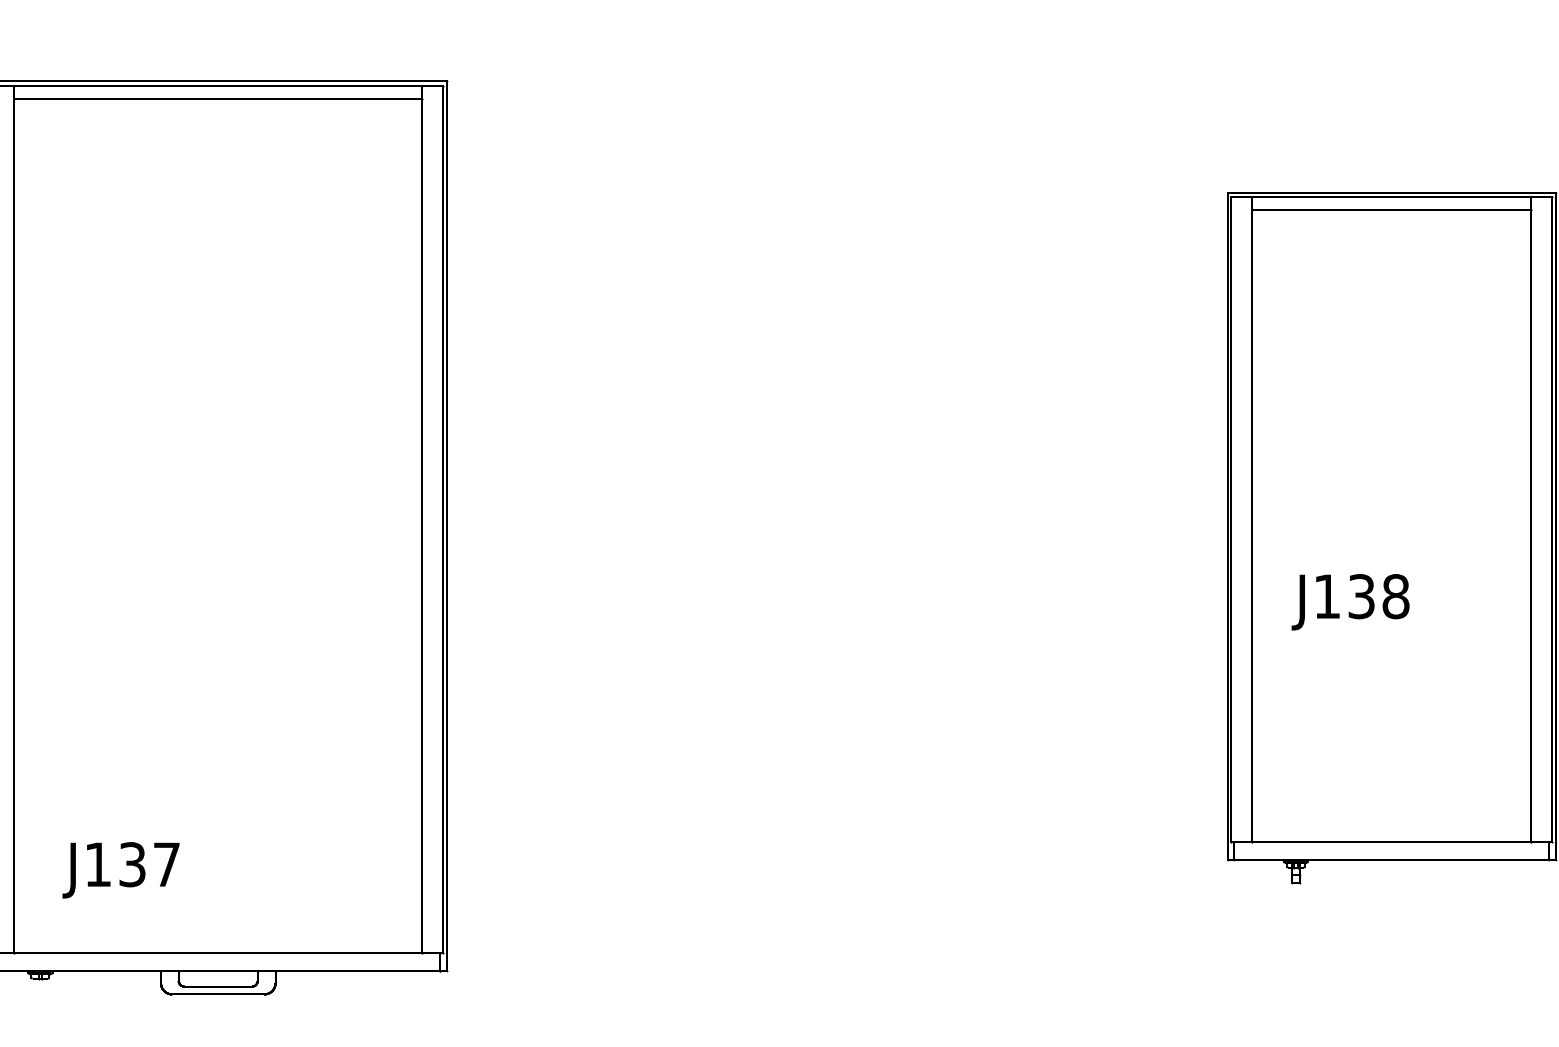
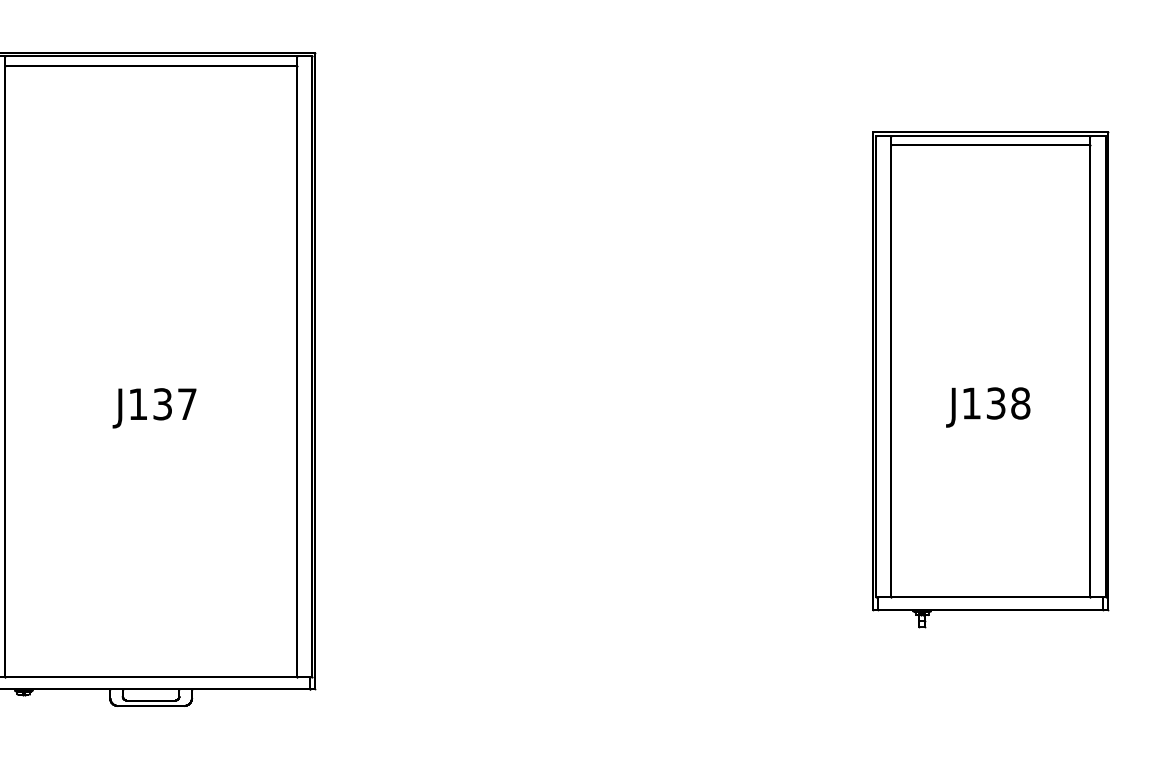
text: (1350, 602) -> (988, 407), moved
text: (120, 870) -> (154, 408), moved

